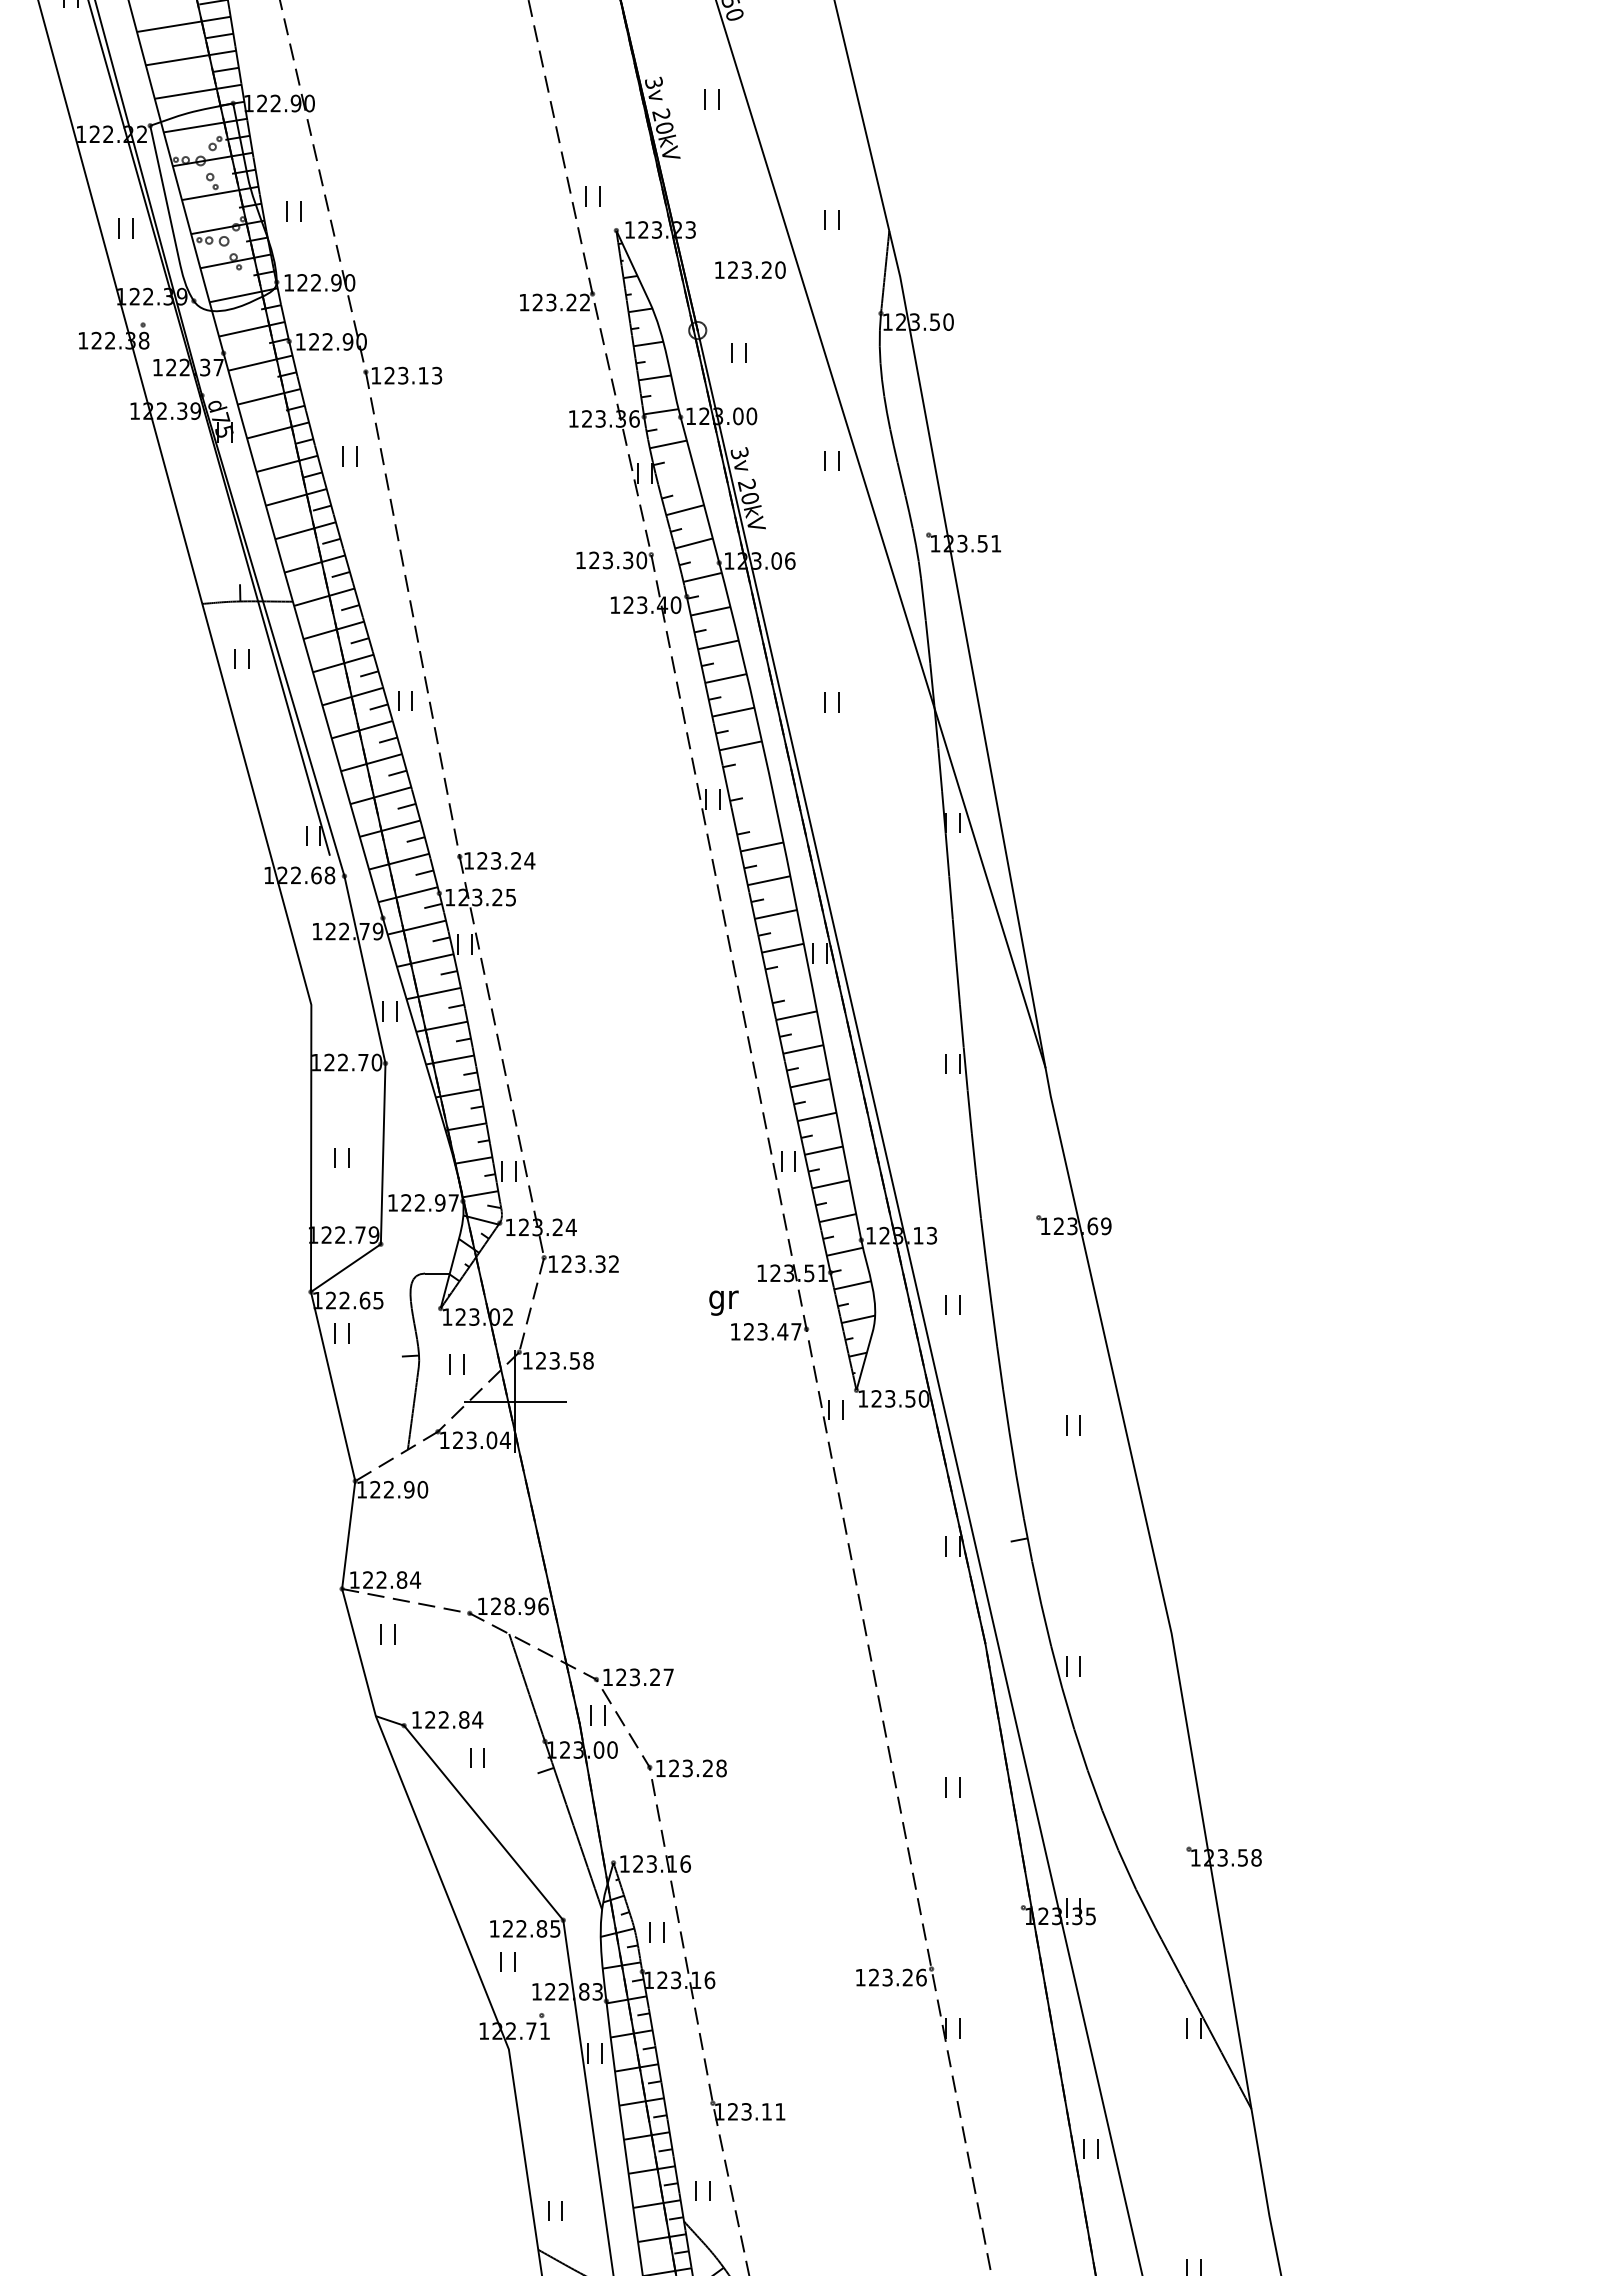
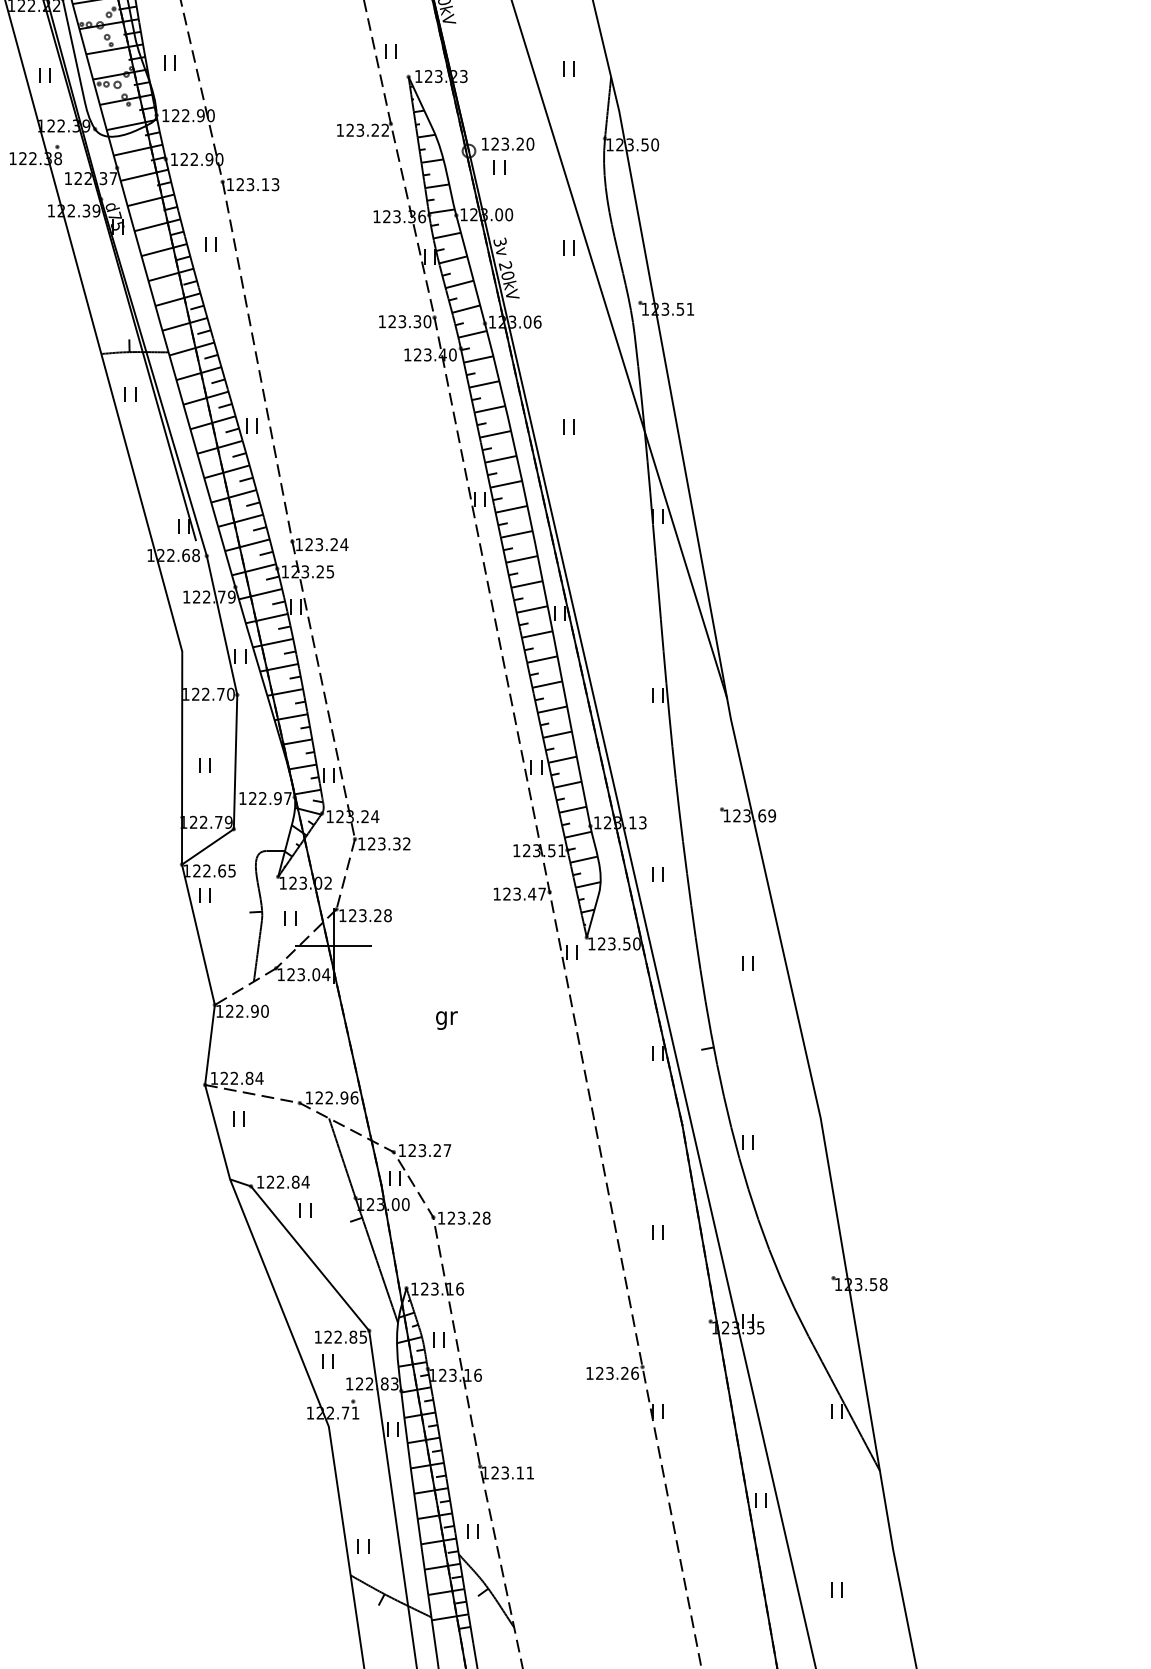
text: (750, 269) -> (508, 143), moved
line: (676, 476) -> (453, 259), added
line: (747, 779) -> (505, 484), added
line: (754, 812) -> (511, 508), added
line: (789, 981) -> (537, 634), added
text: (723, 1302) -> (446, 1020), moved
text: (574, 1360) -> (377, 915), 123.58 -> 123.28
text: (509, 1606) -> (329, 1098), 128.96 -> 122.96

